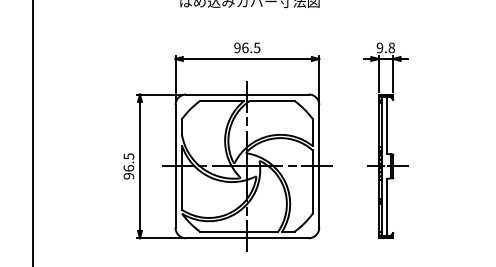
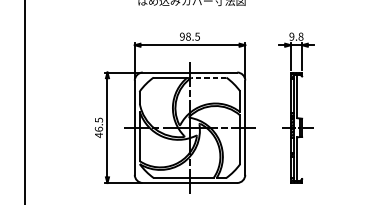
text: (245, 47) -> (188, 36), 96.5 -> 98.5
line: (272, 101) -> (209, 77), solid -> dashed
text: (128, 175) -> (98, 134), 96.5 -> 46.5

